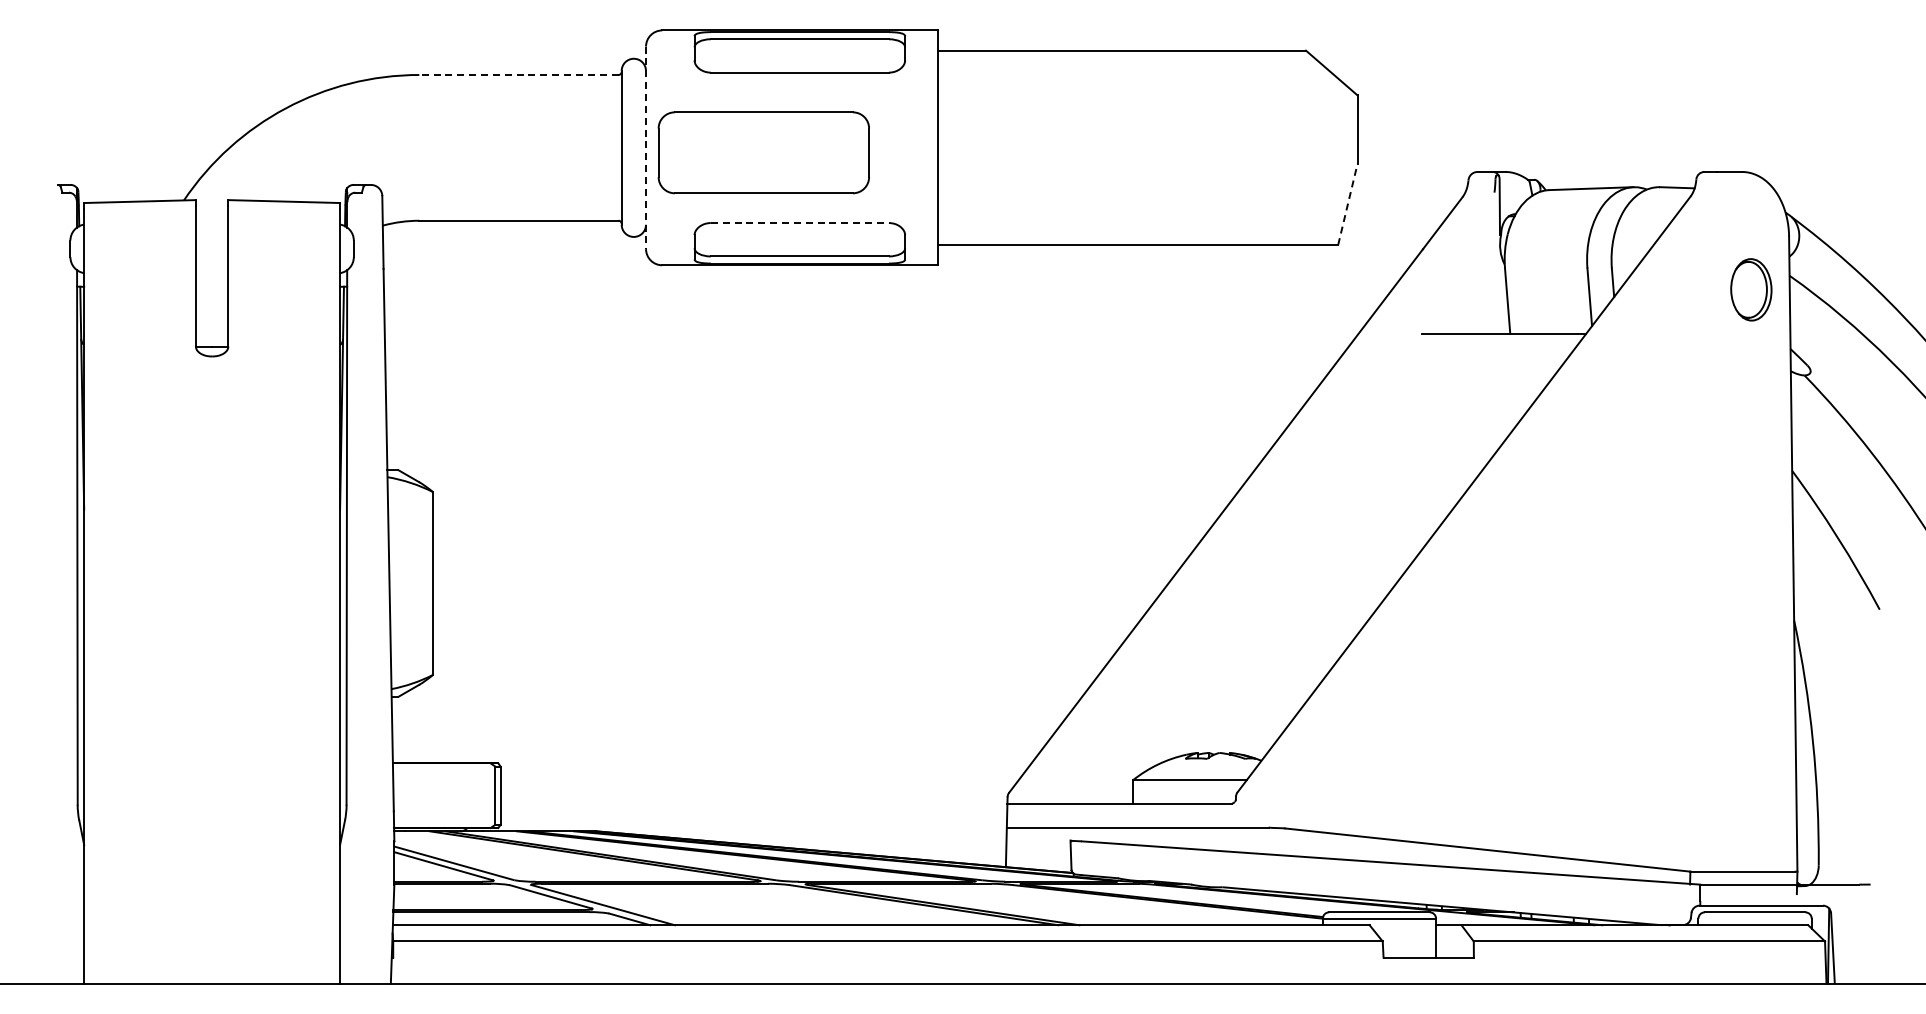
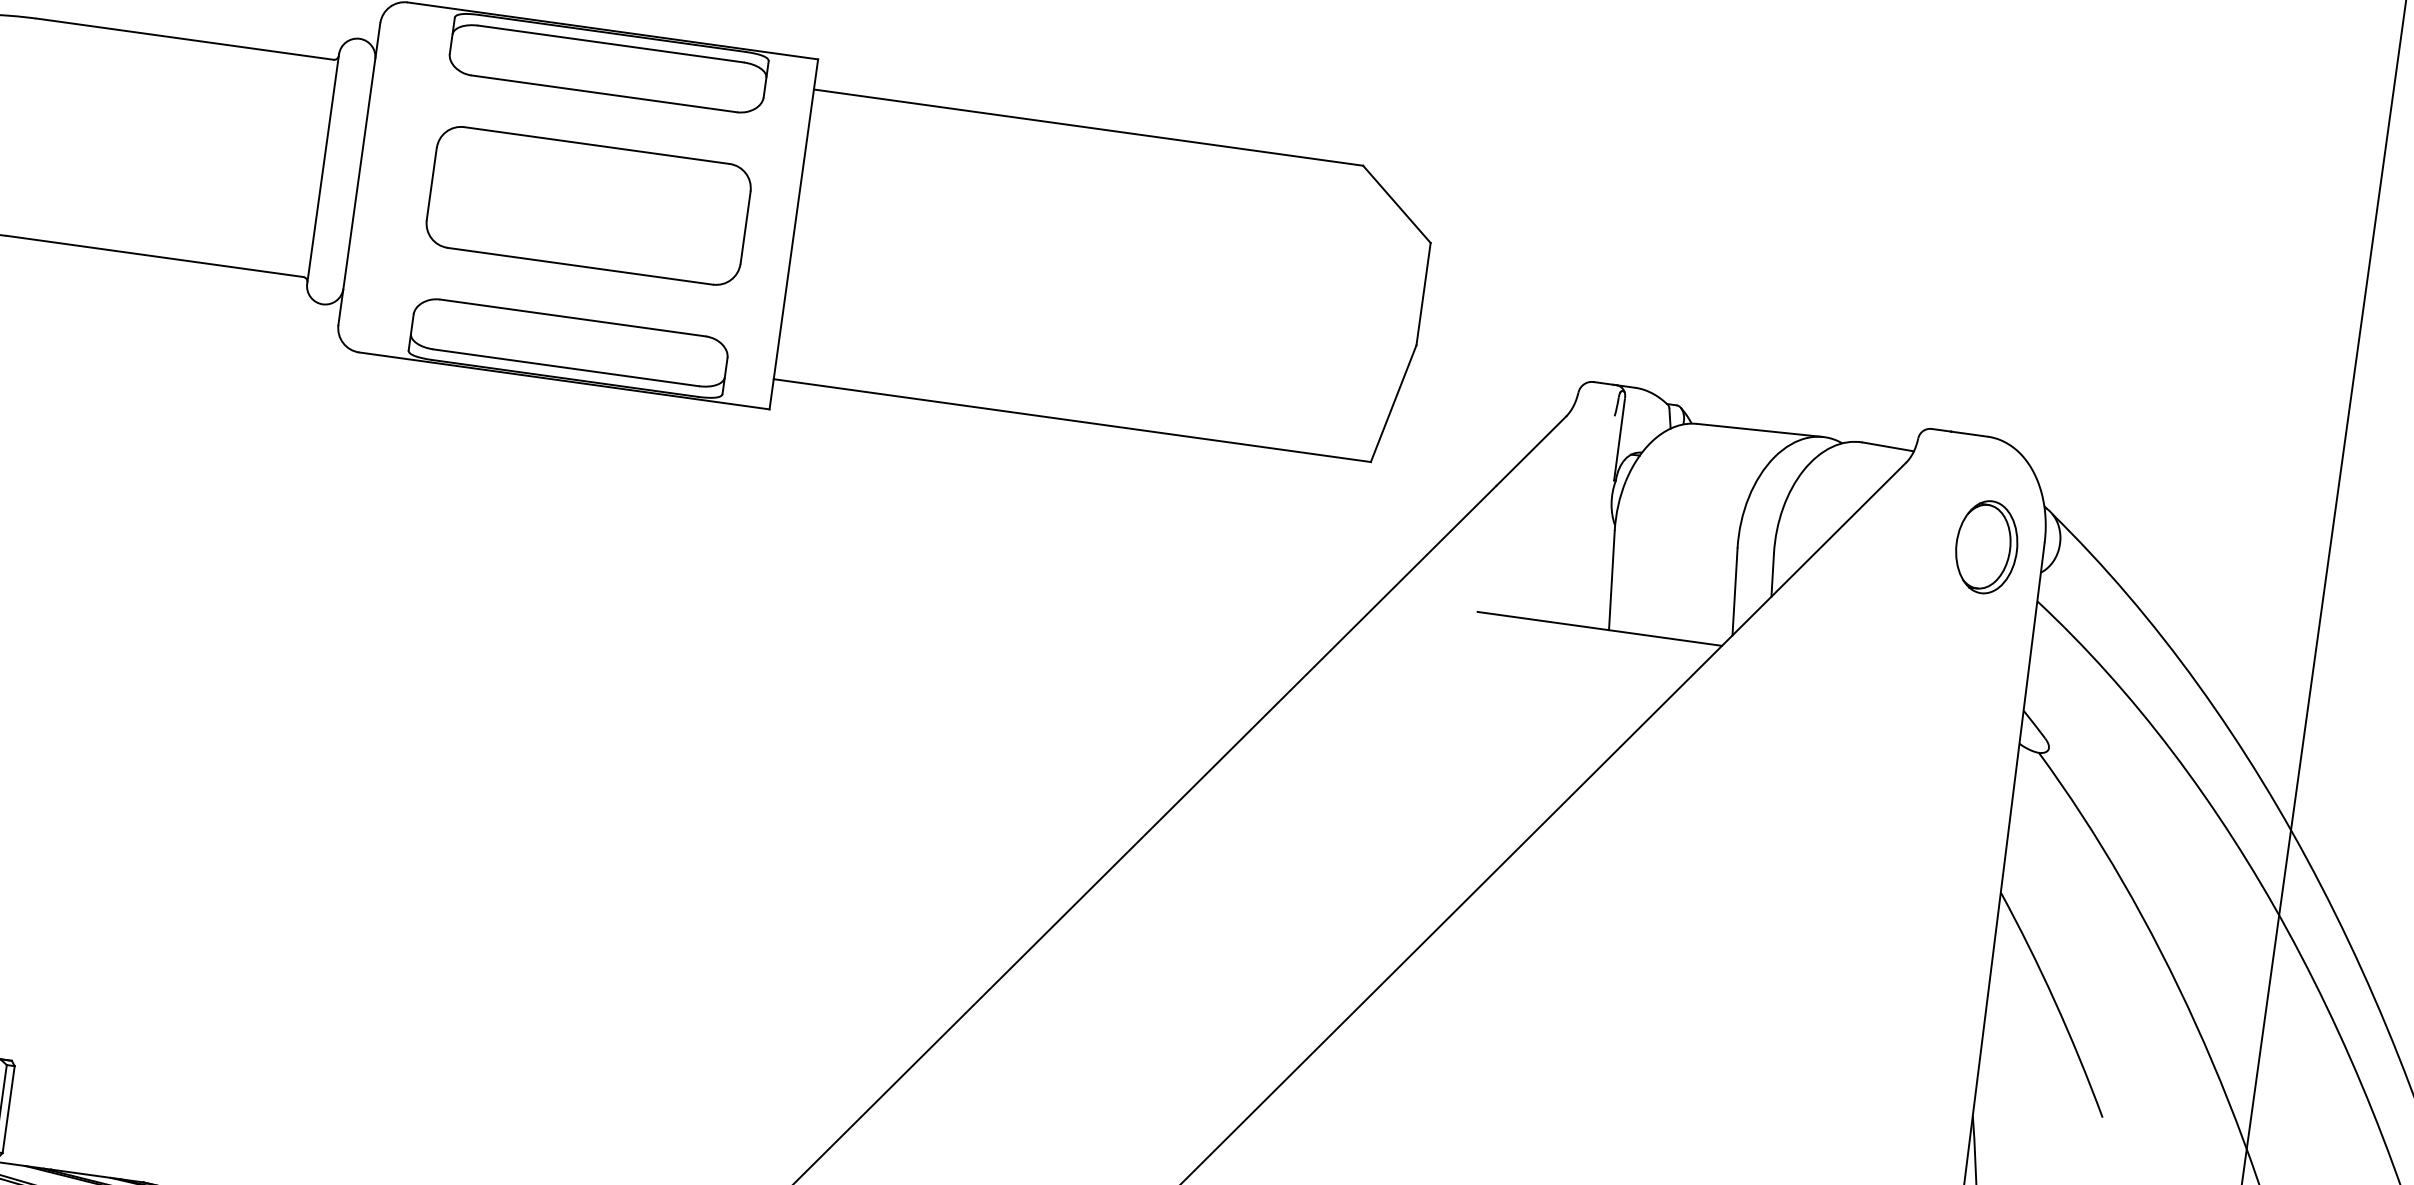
line: (518, 74) -> (184, 38), dashed -> solid
line: (646, 148) -> (359, 175), dashed -> solid
part: (763, 152) -> (588, 205), moved
line: (1347, 204) -> (1393, 403), dashed -> solid
line: (800, 223) -> (573, 318), dashed -> solid
part: (1751, 289) -> (1987, 546), moved

